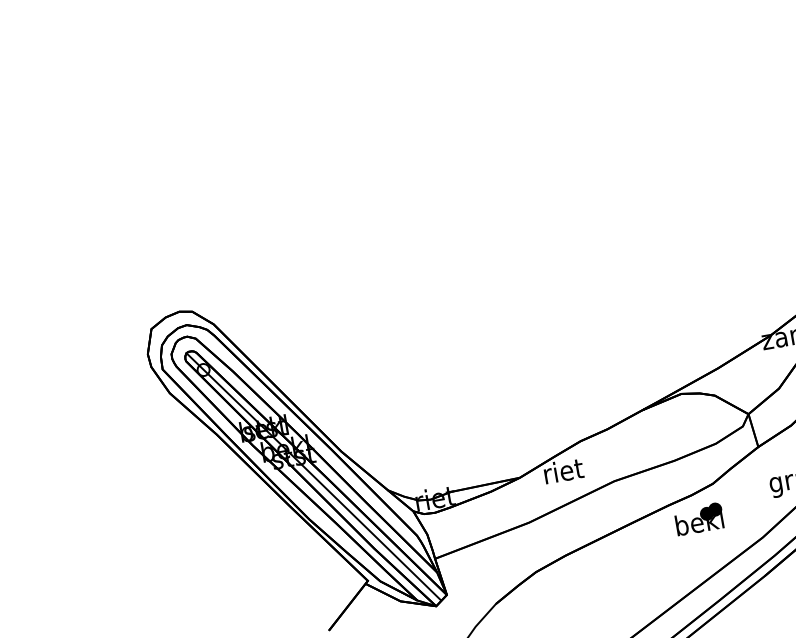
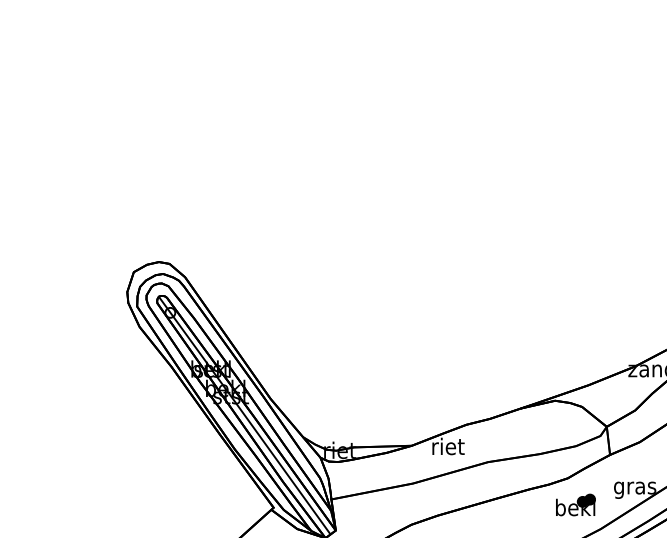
part: (698, 518) -> (575, 504), moved

